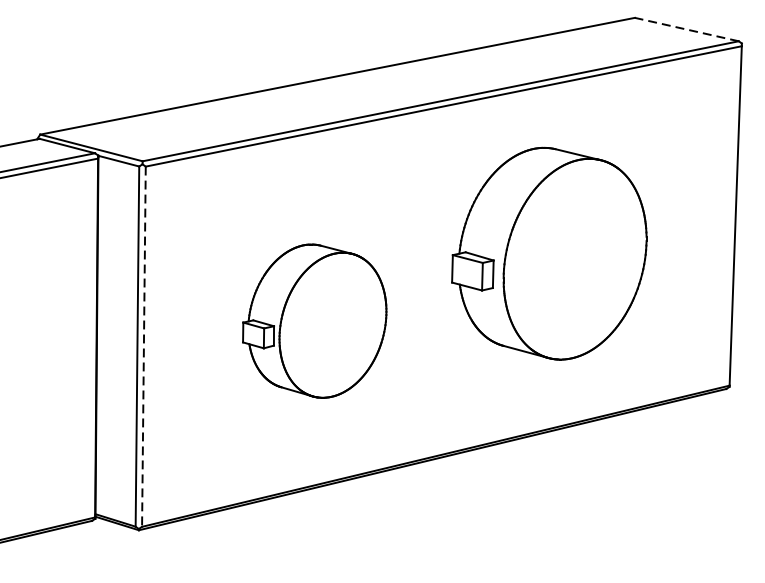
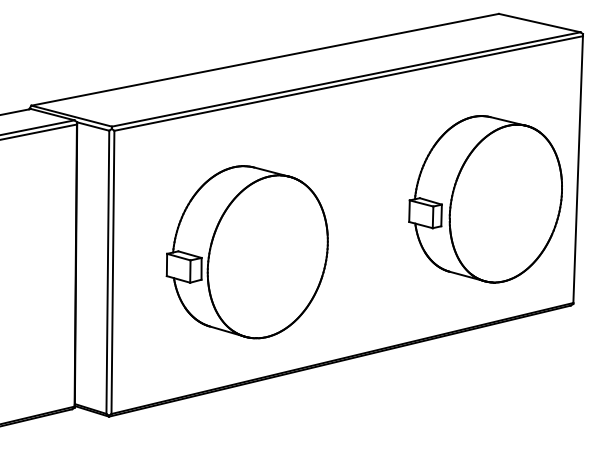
line: (686, 30) -> (539, 23), dashed -> solid
part: (549, 253) -> (485, 199), moved
part: (313, 321) -> (246, 252), size x1.43
line: (143, 346) -> (112, 272), dashed -> solid

